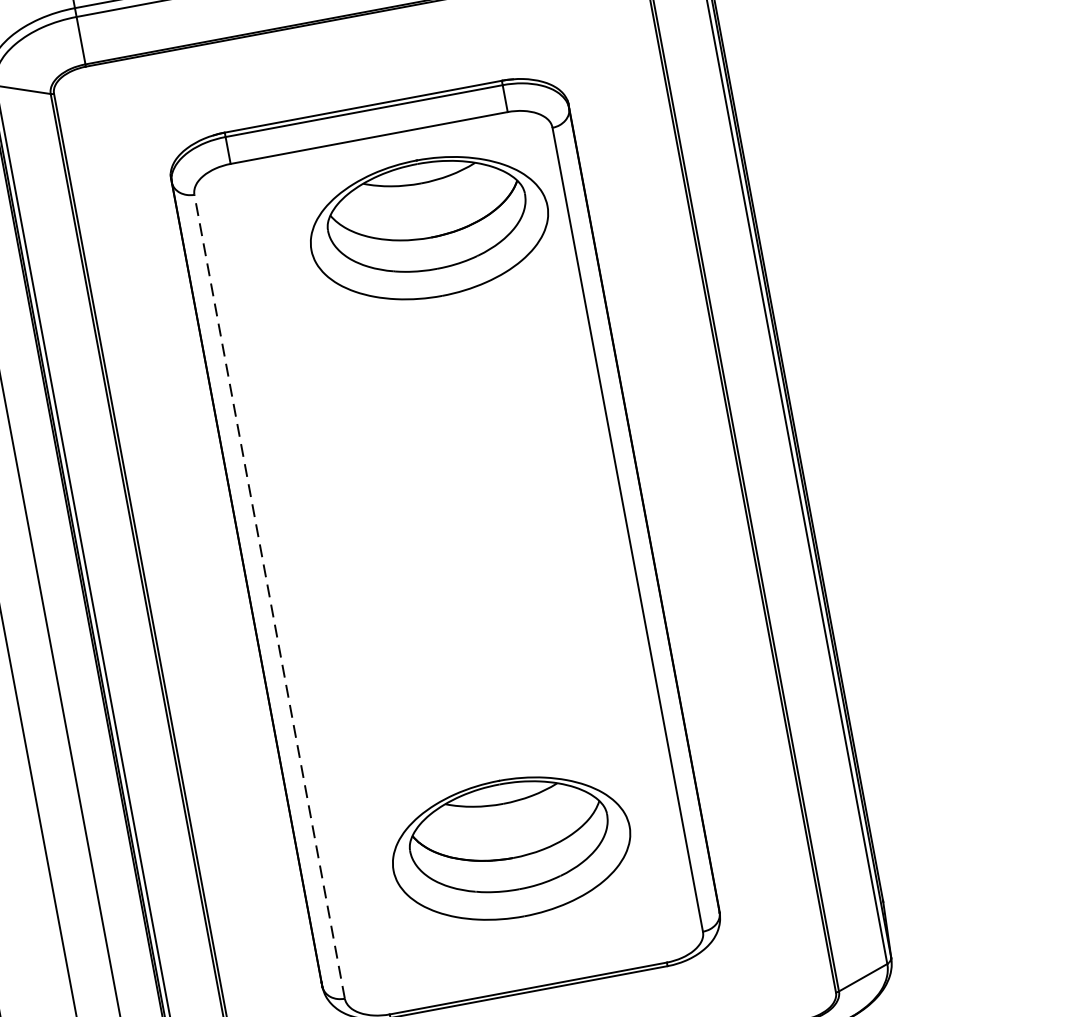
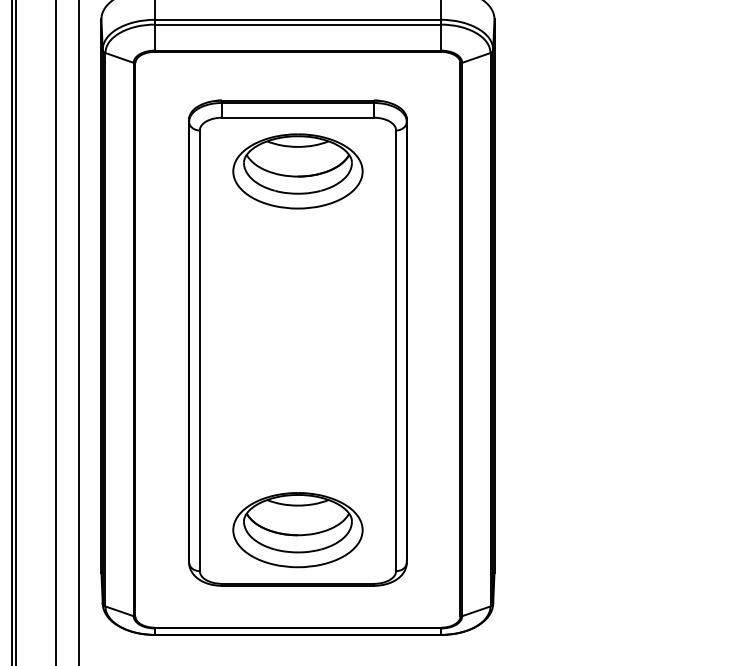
part: (428, 228) -> (297, 171), moved
line: (268, 596) -> (199, 350), dashed -> solid
part: (510, 849) -> (297, 530), moved

